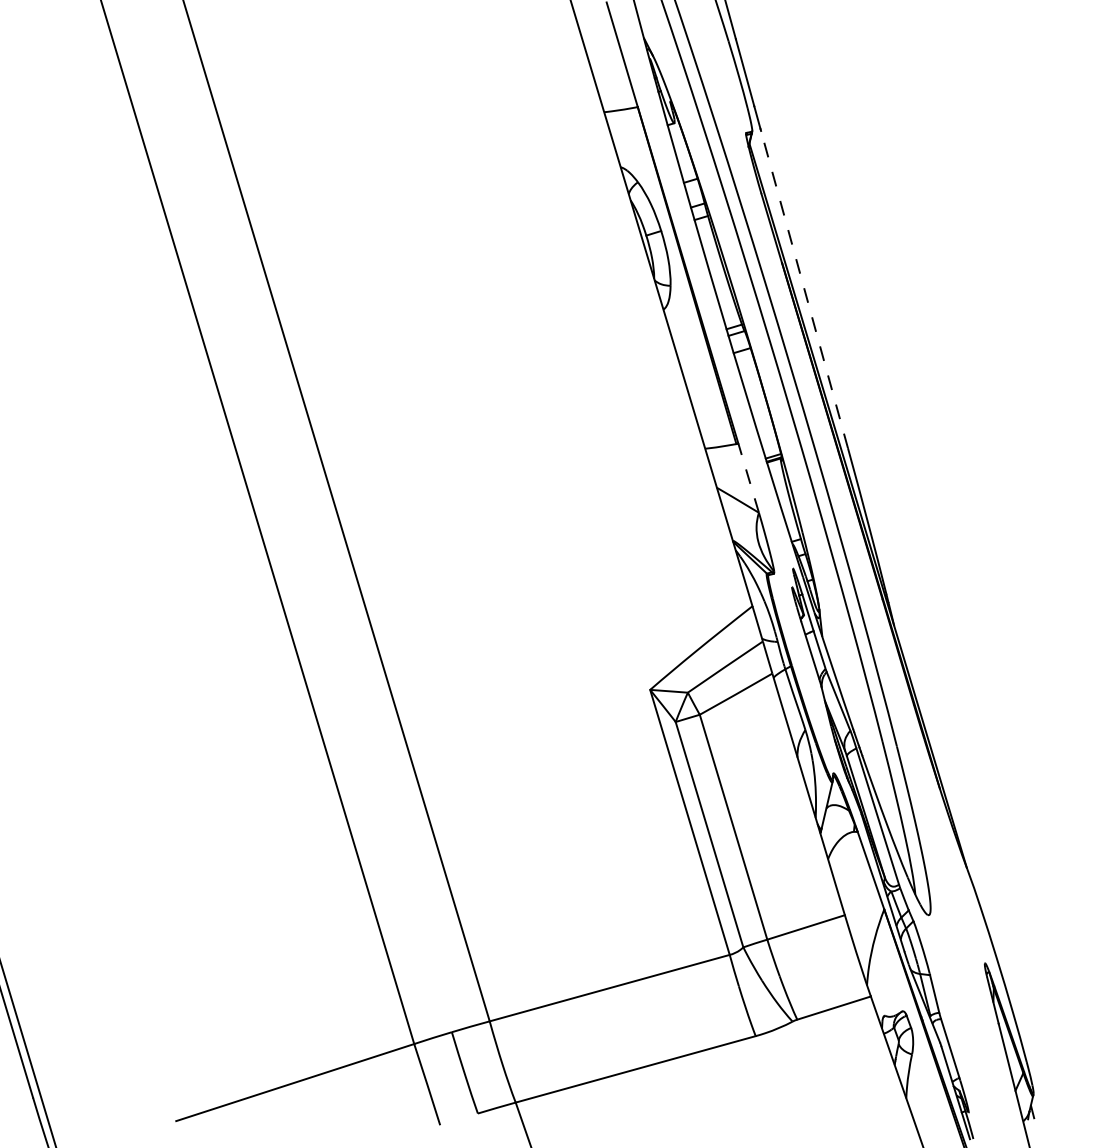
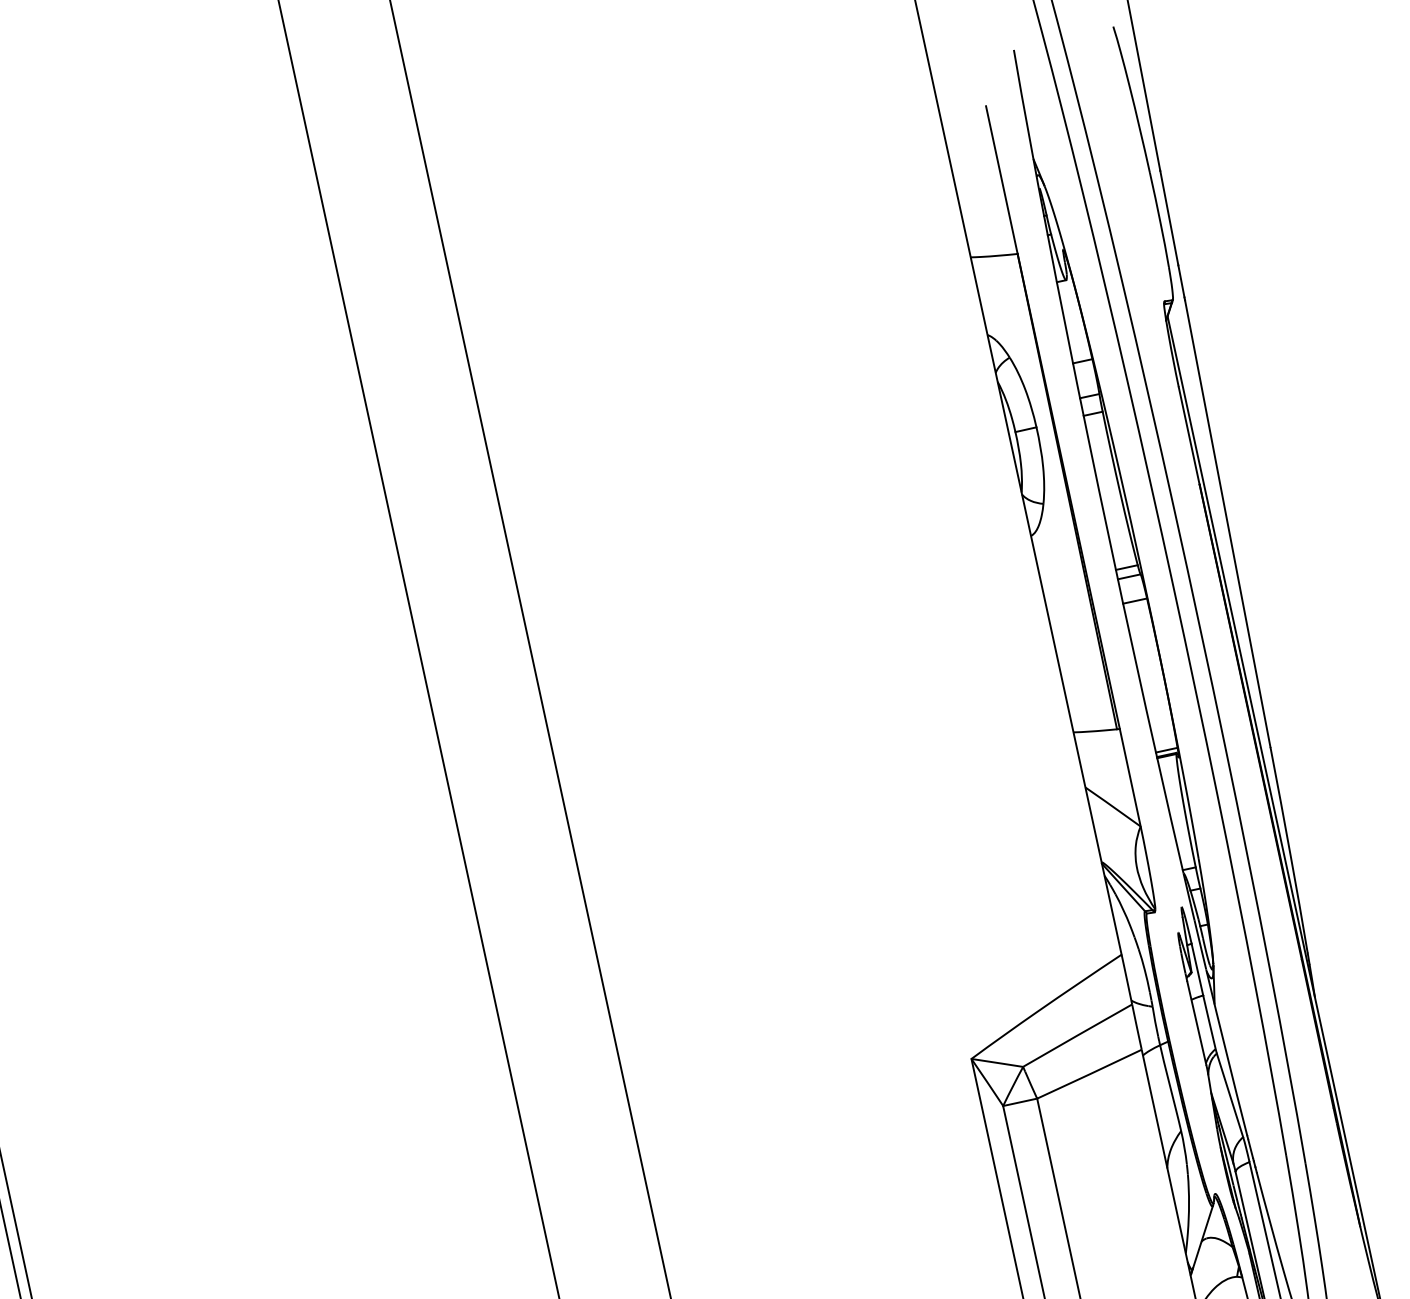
line: (804, 289) -> (1227, 523), dashed -> solid
line: (748, 477) -> (1130, 776), dashed -> solid

